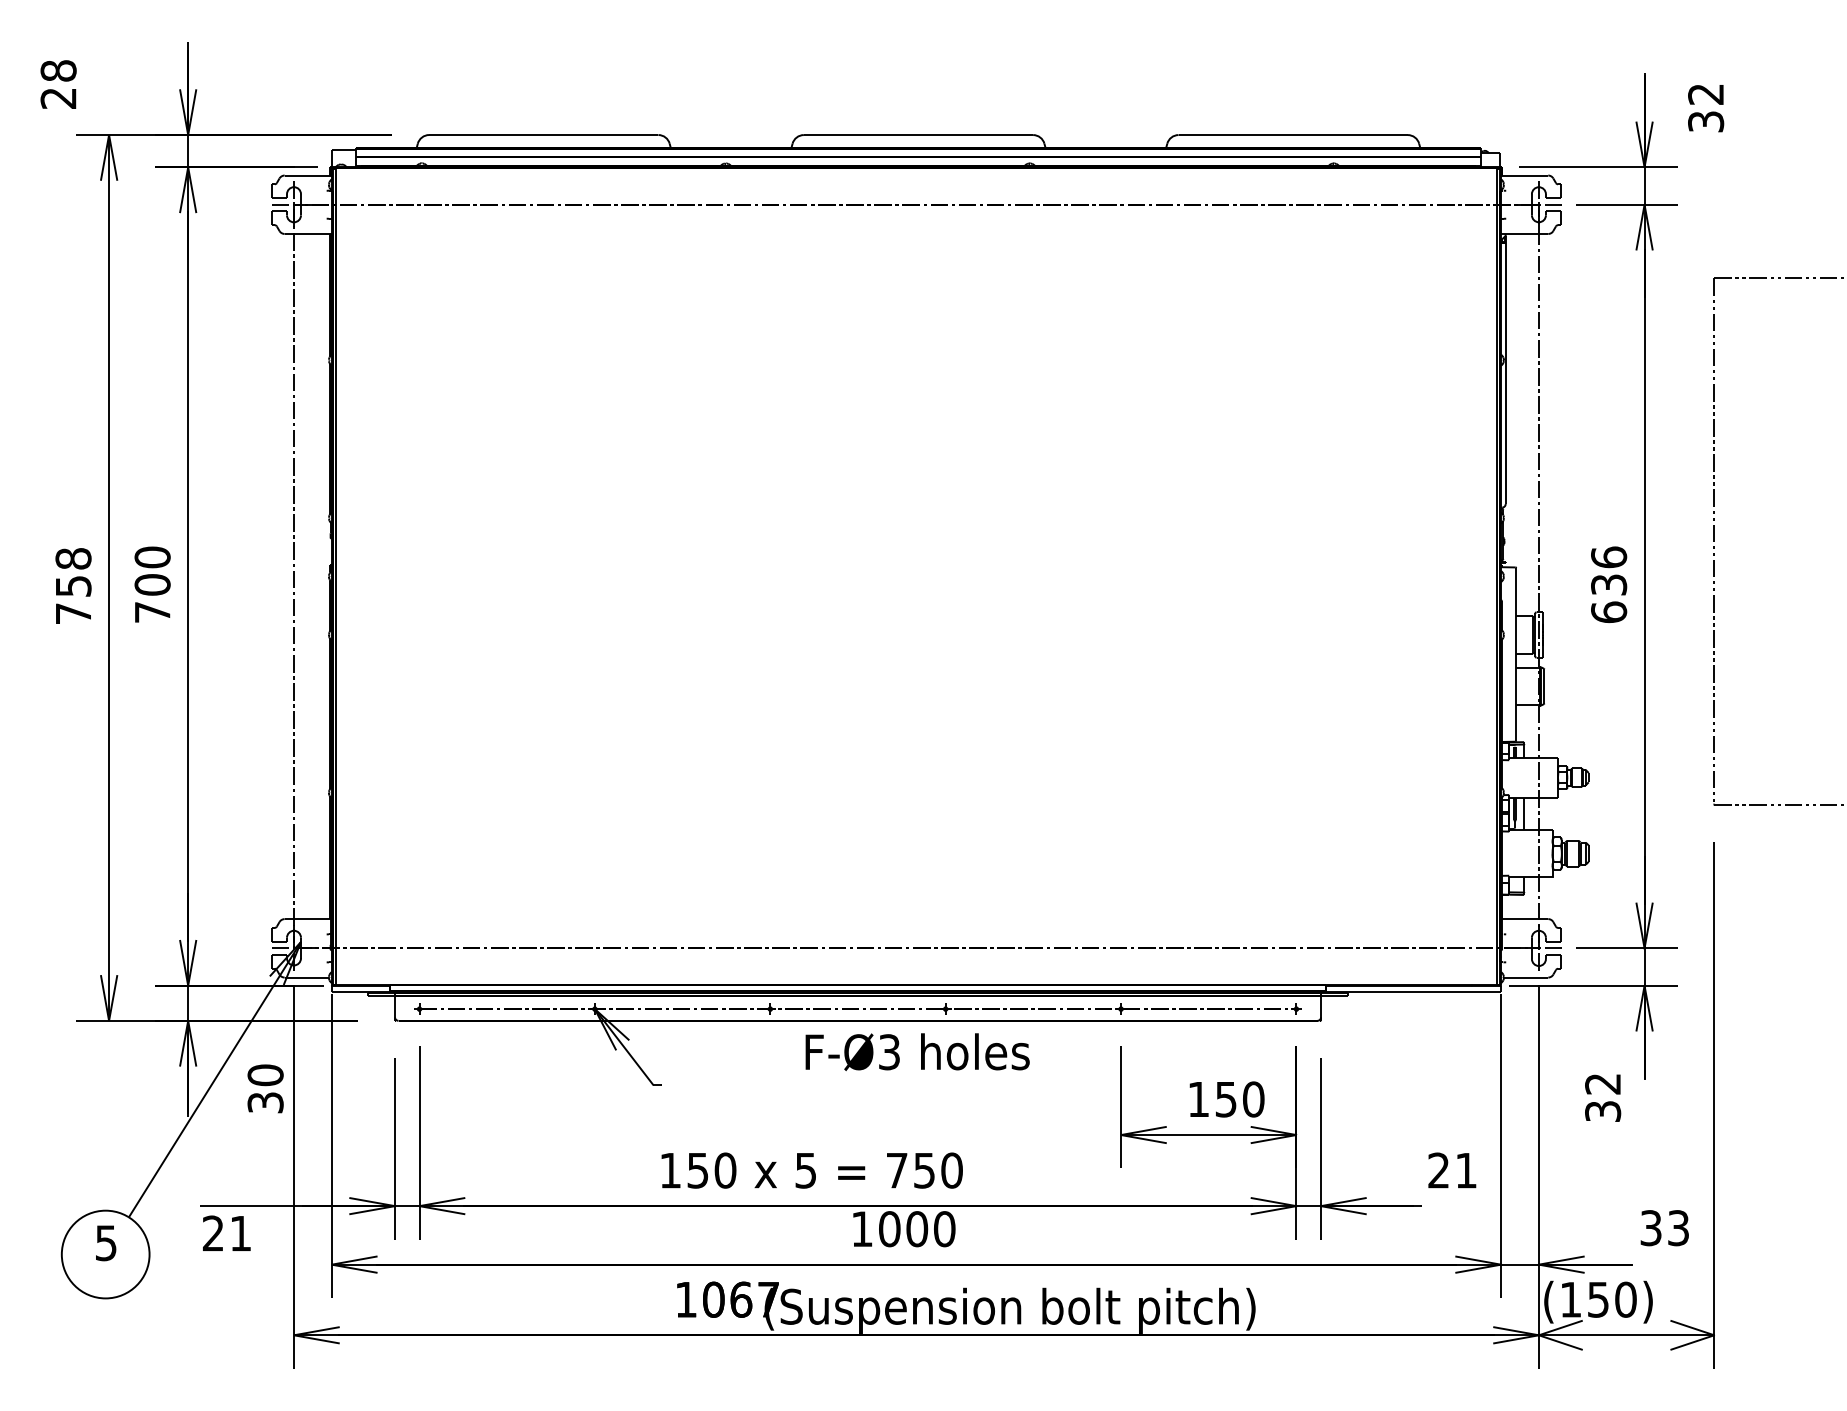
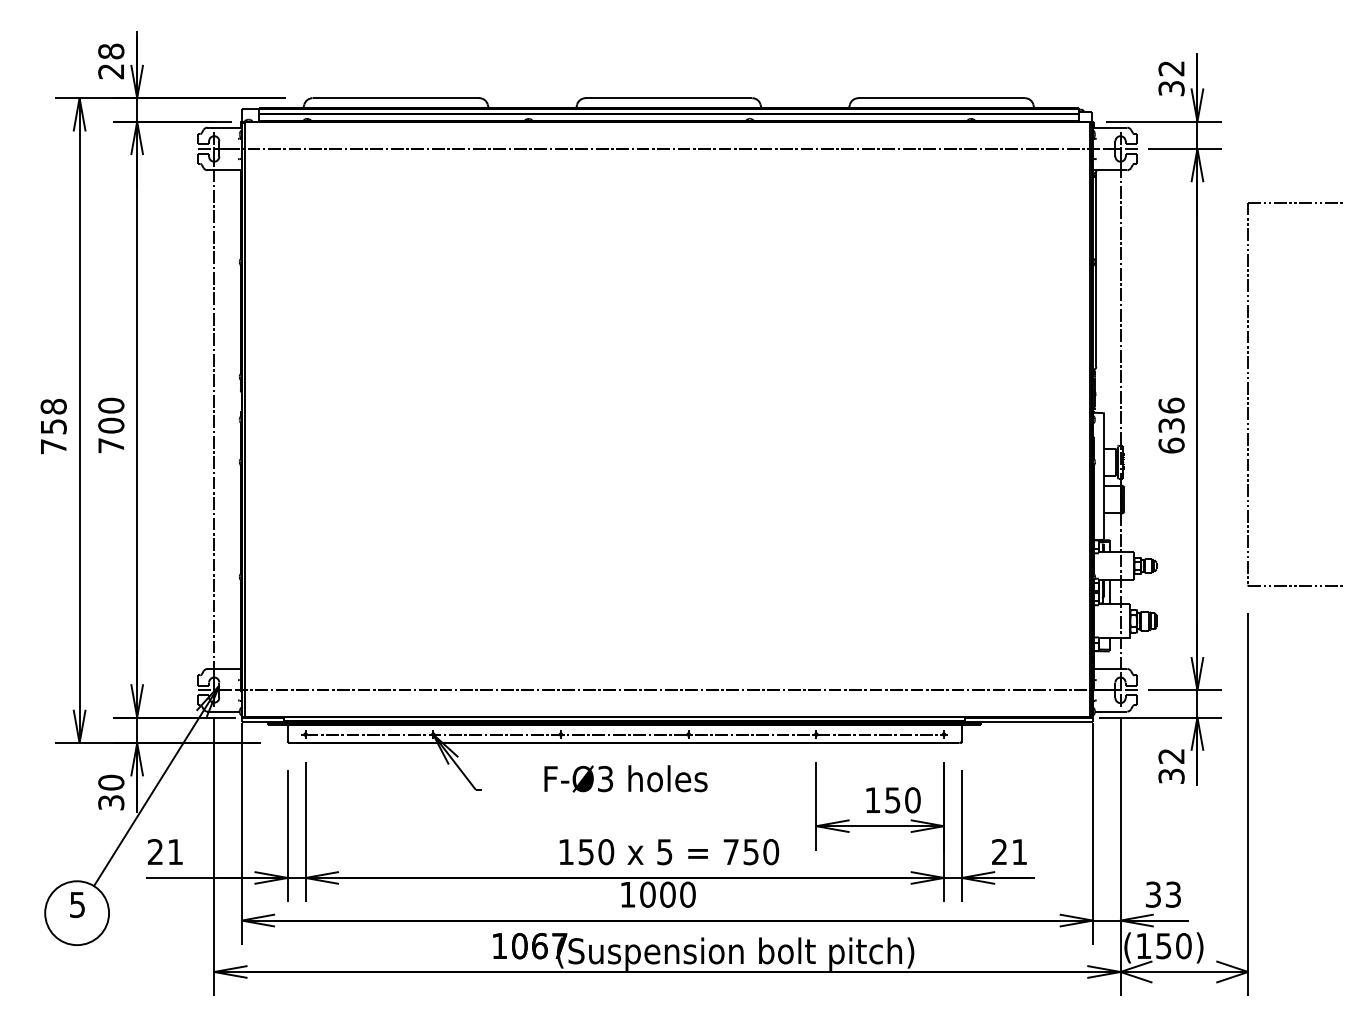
text: (58, 84) -> (111, 61), moved
text: (1706, 108) -> (1171, 78), moved
text: (917, 1052) -> (625, 779), moved
text: (265, 1088) -> (111, 792), moved
text: (1603, 1097) -> (1171, 766), moved
text: (811, 1170) -> (668, 852), moved
text: (1452, 1170) -> (1009, 852), moved
text: (1664, 1228) -> (1163, 894), moved
text: (226, 1232) -> (165, 851), moved

